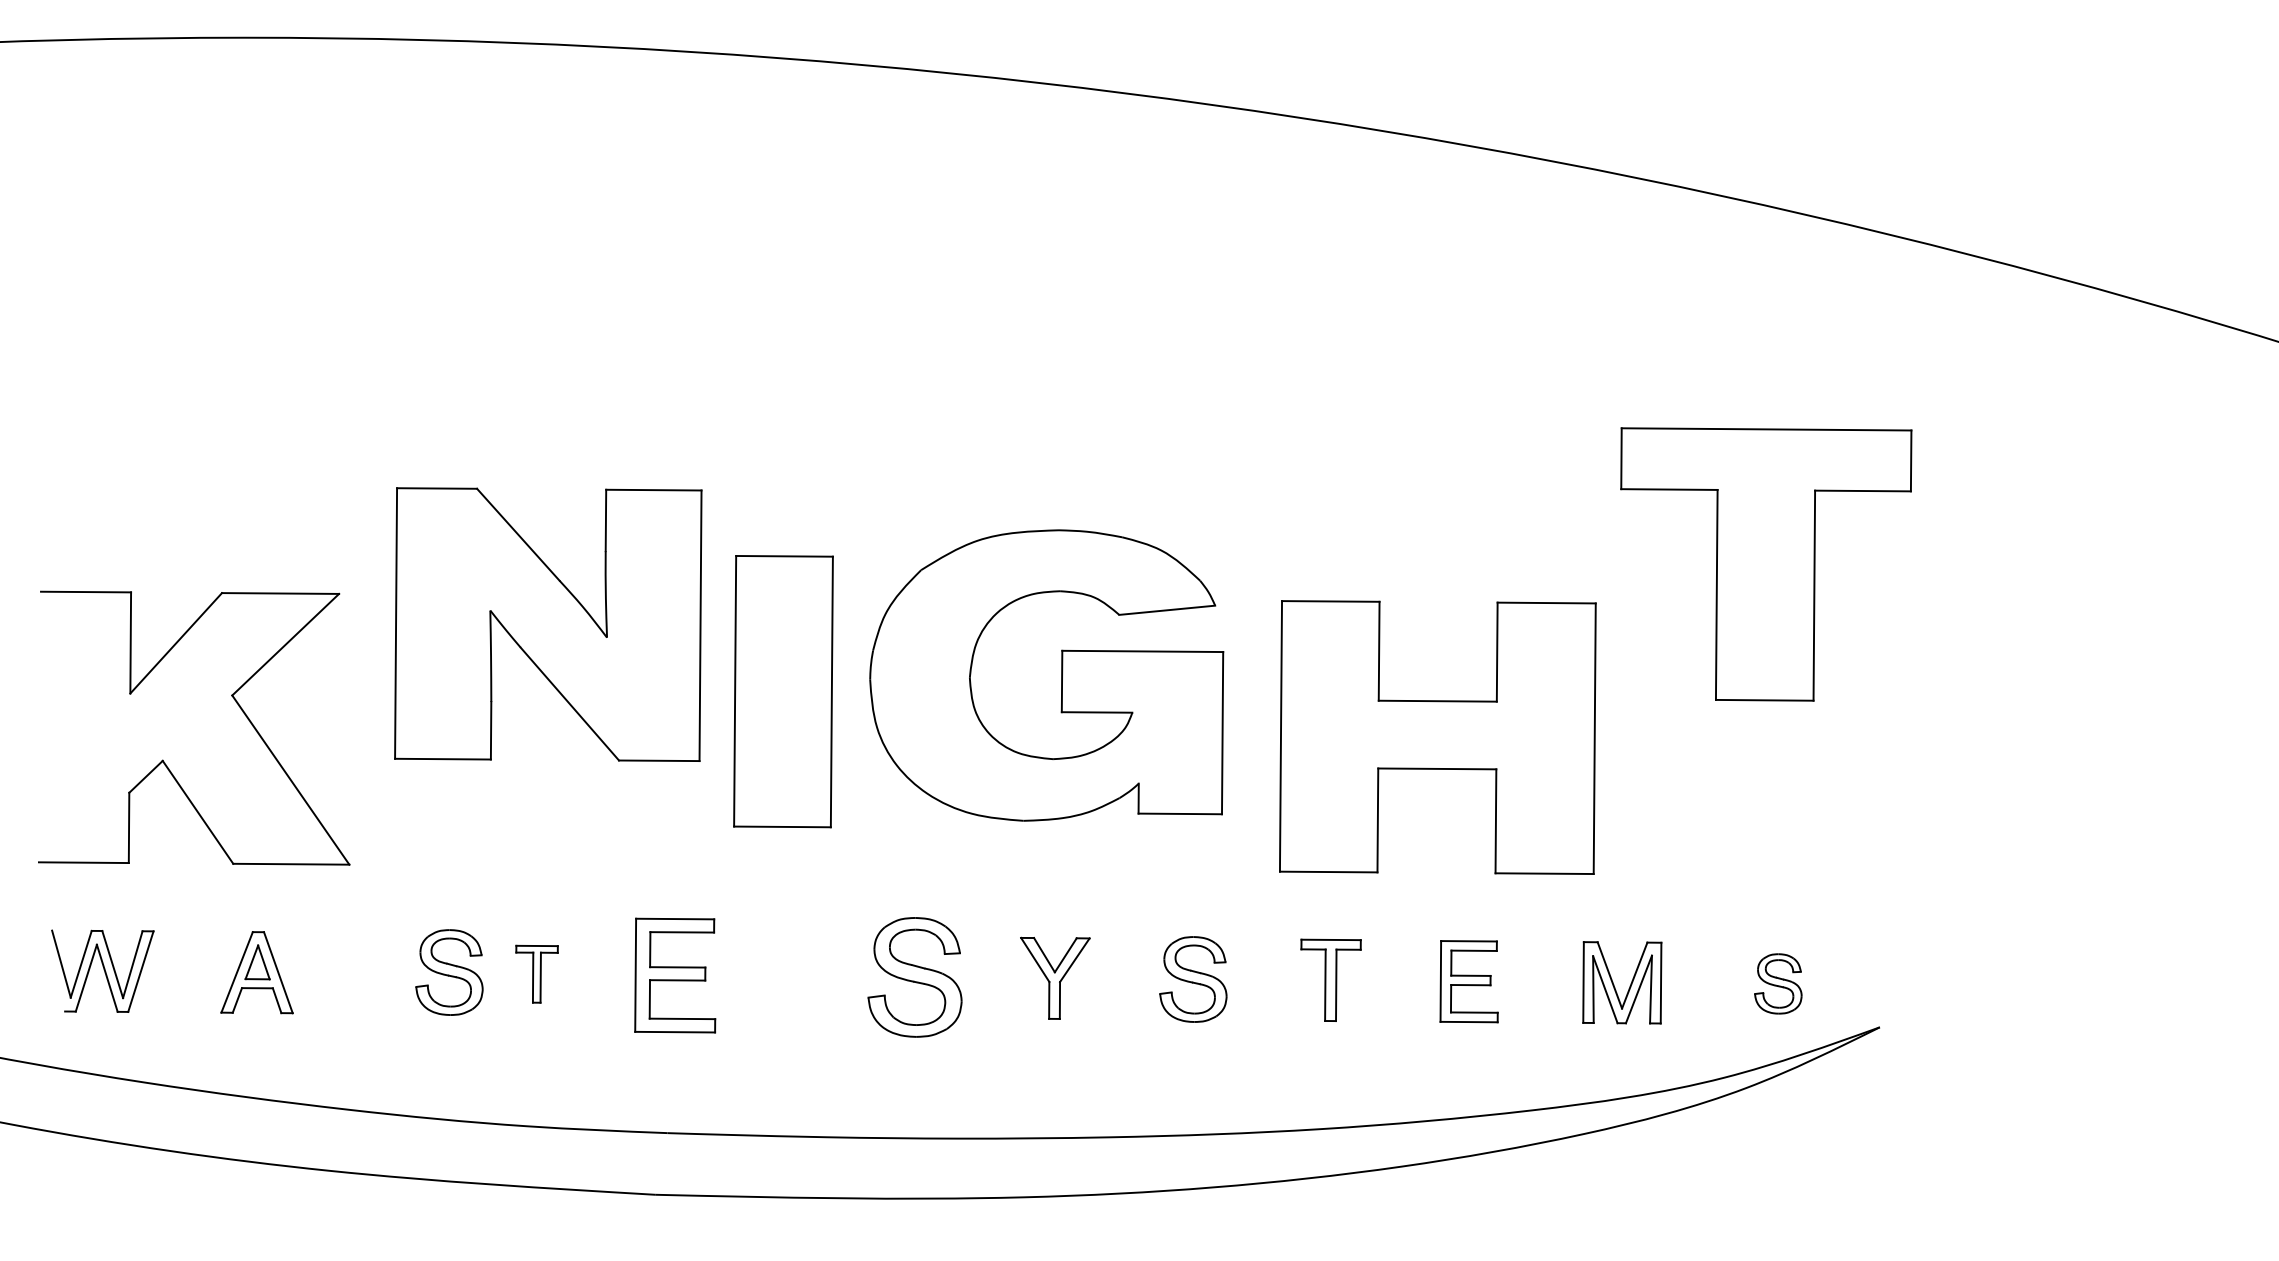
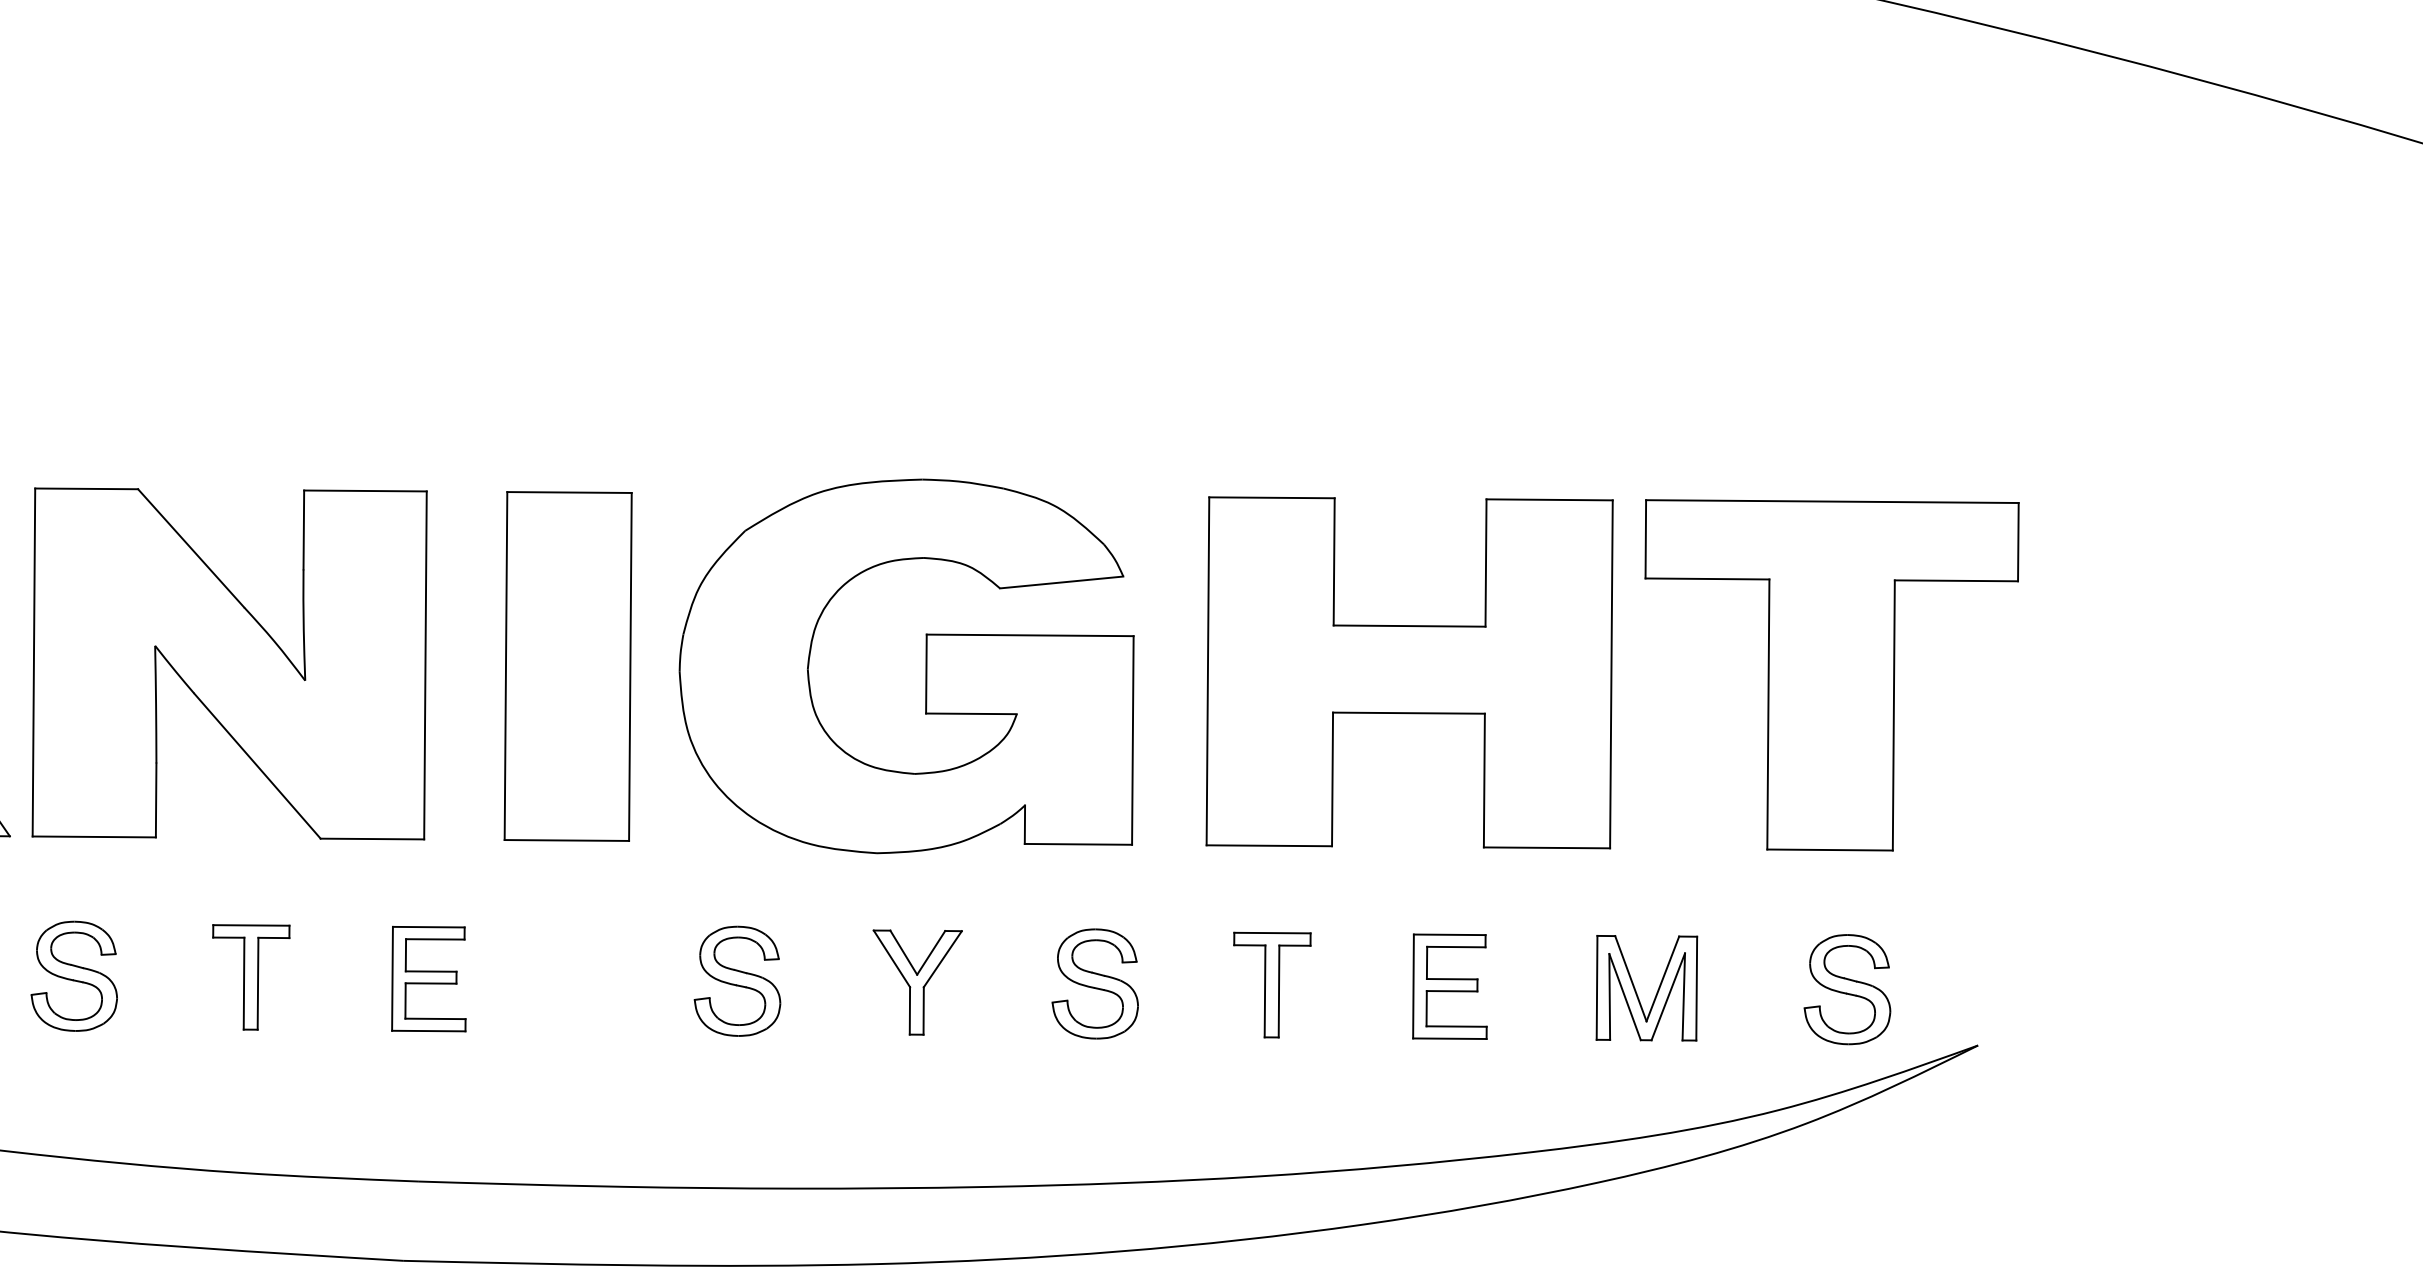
part: (1766, 564) -> (1832, 675), moved
part: (548, 624) -> (229, 663), moved
part: (1061, 675) -> (925, 666), moved
part: (783, 691) -> (568, 666), moved
part: (449, 972) -> (74, 976), moved
part: (536, 973) -> (250, 976), size x1.43
part: (674, 975) -> (428, 978), size x0.71
part: (915, 977) -> (737, 981), size x0.71
part: (1778, 983) -> (1847, 989), size x1.43

